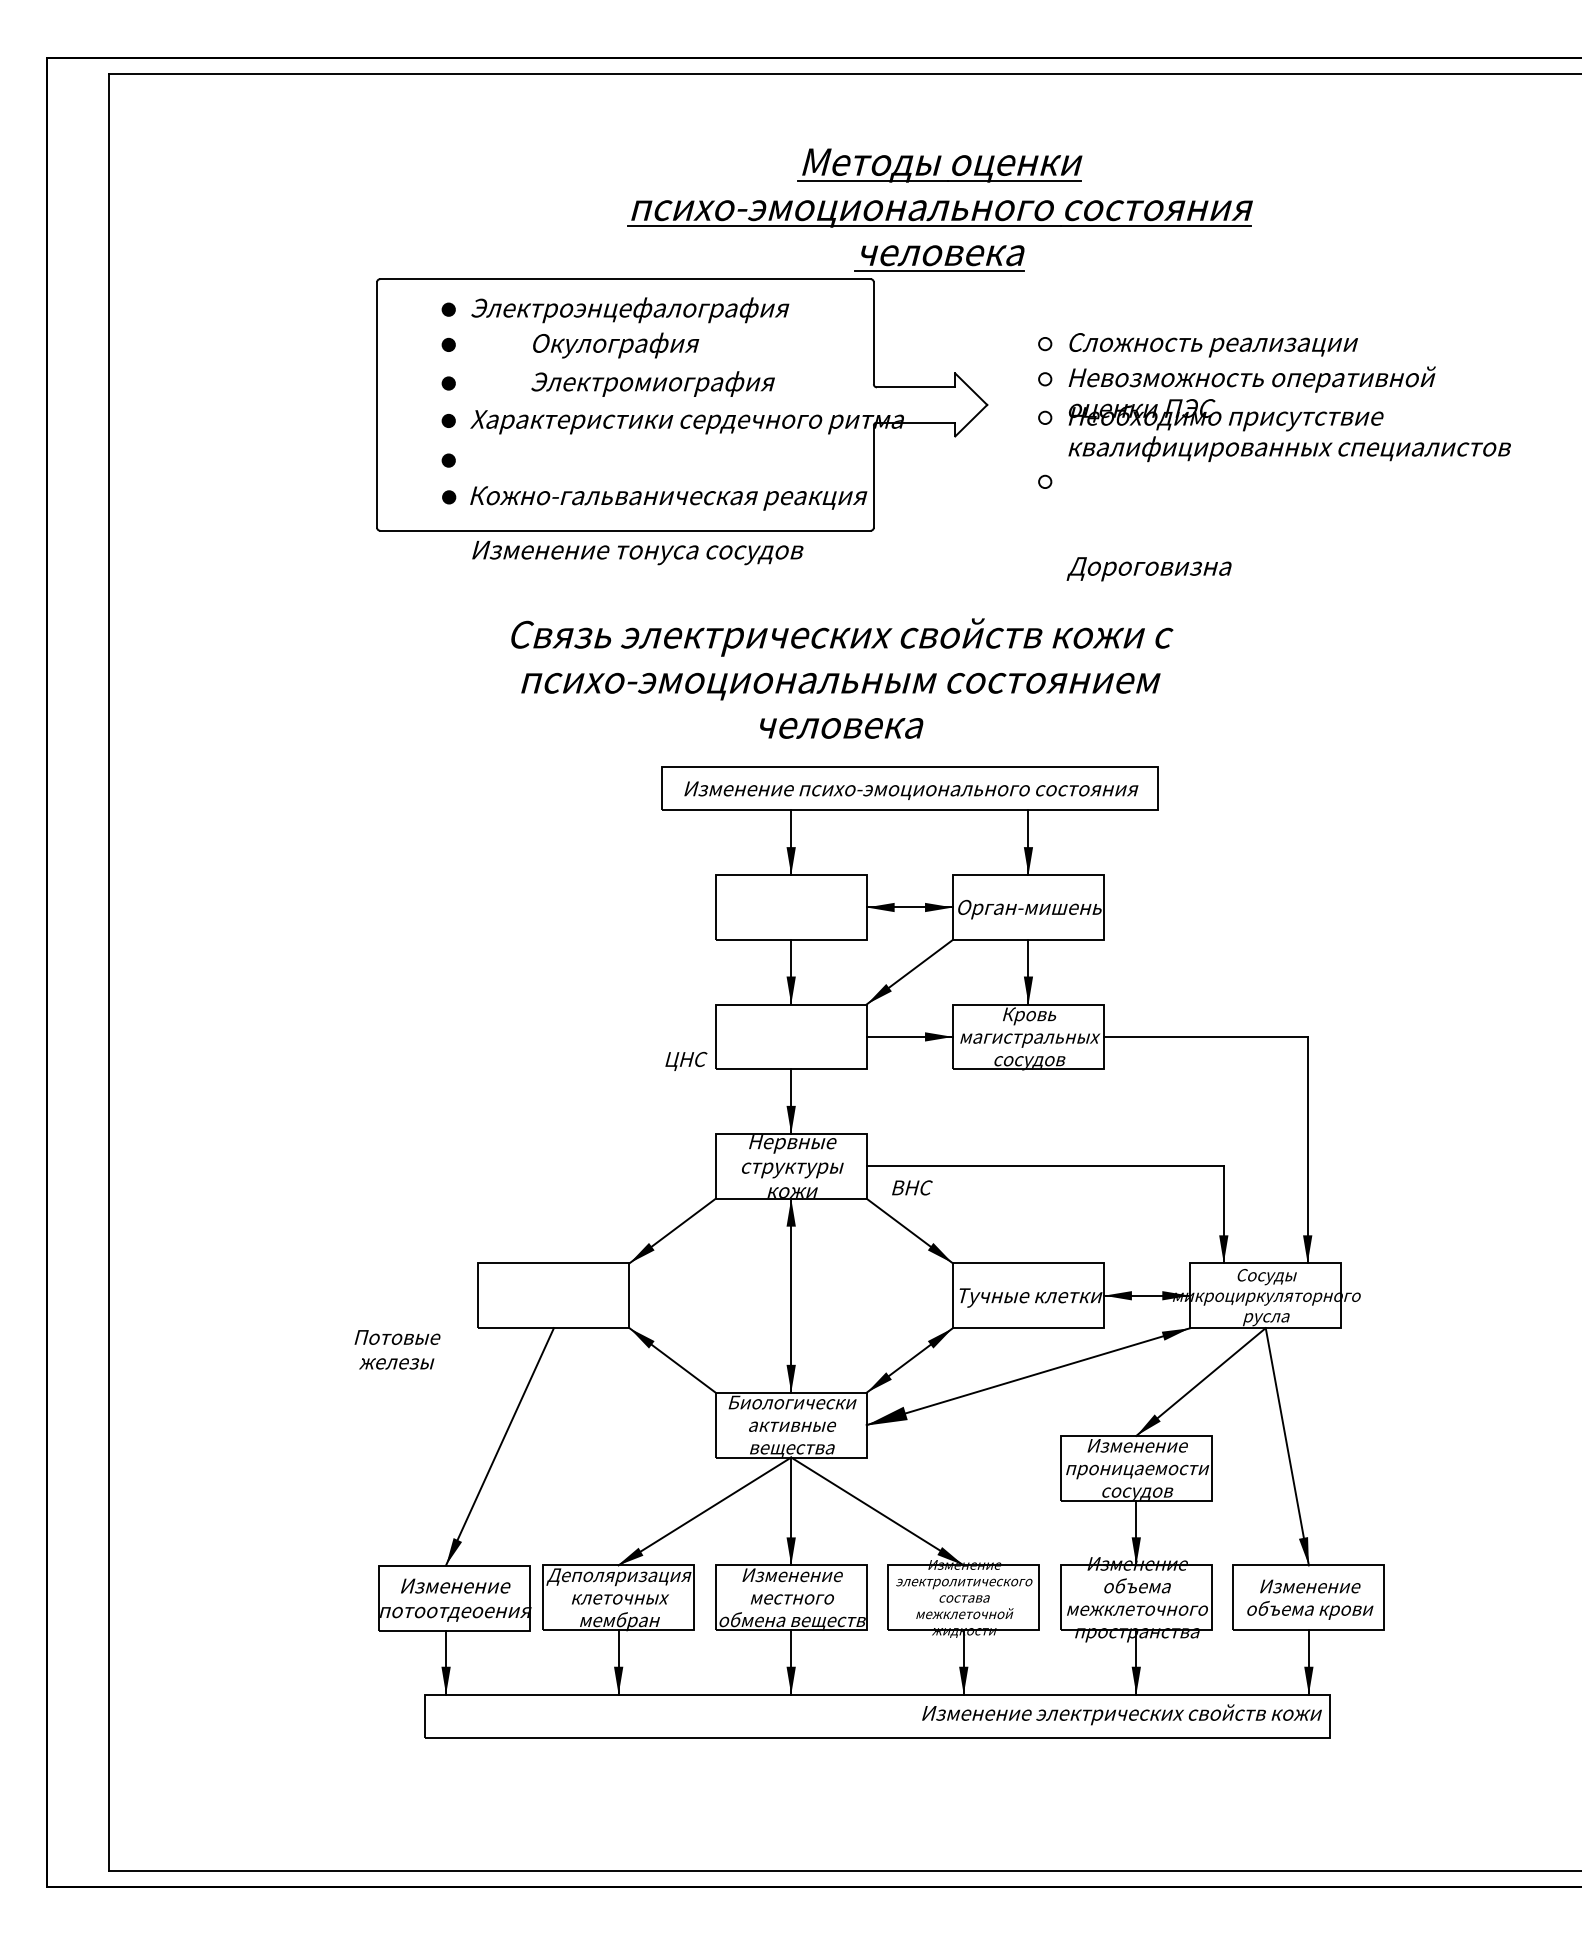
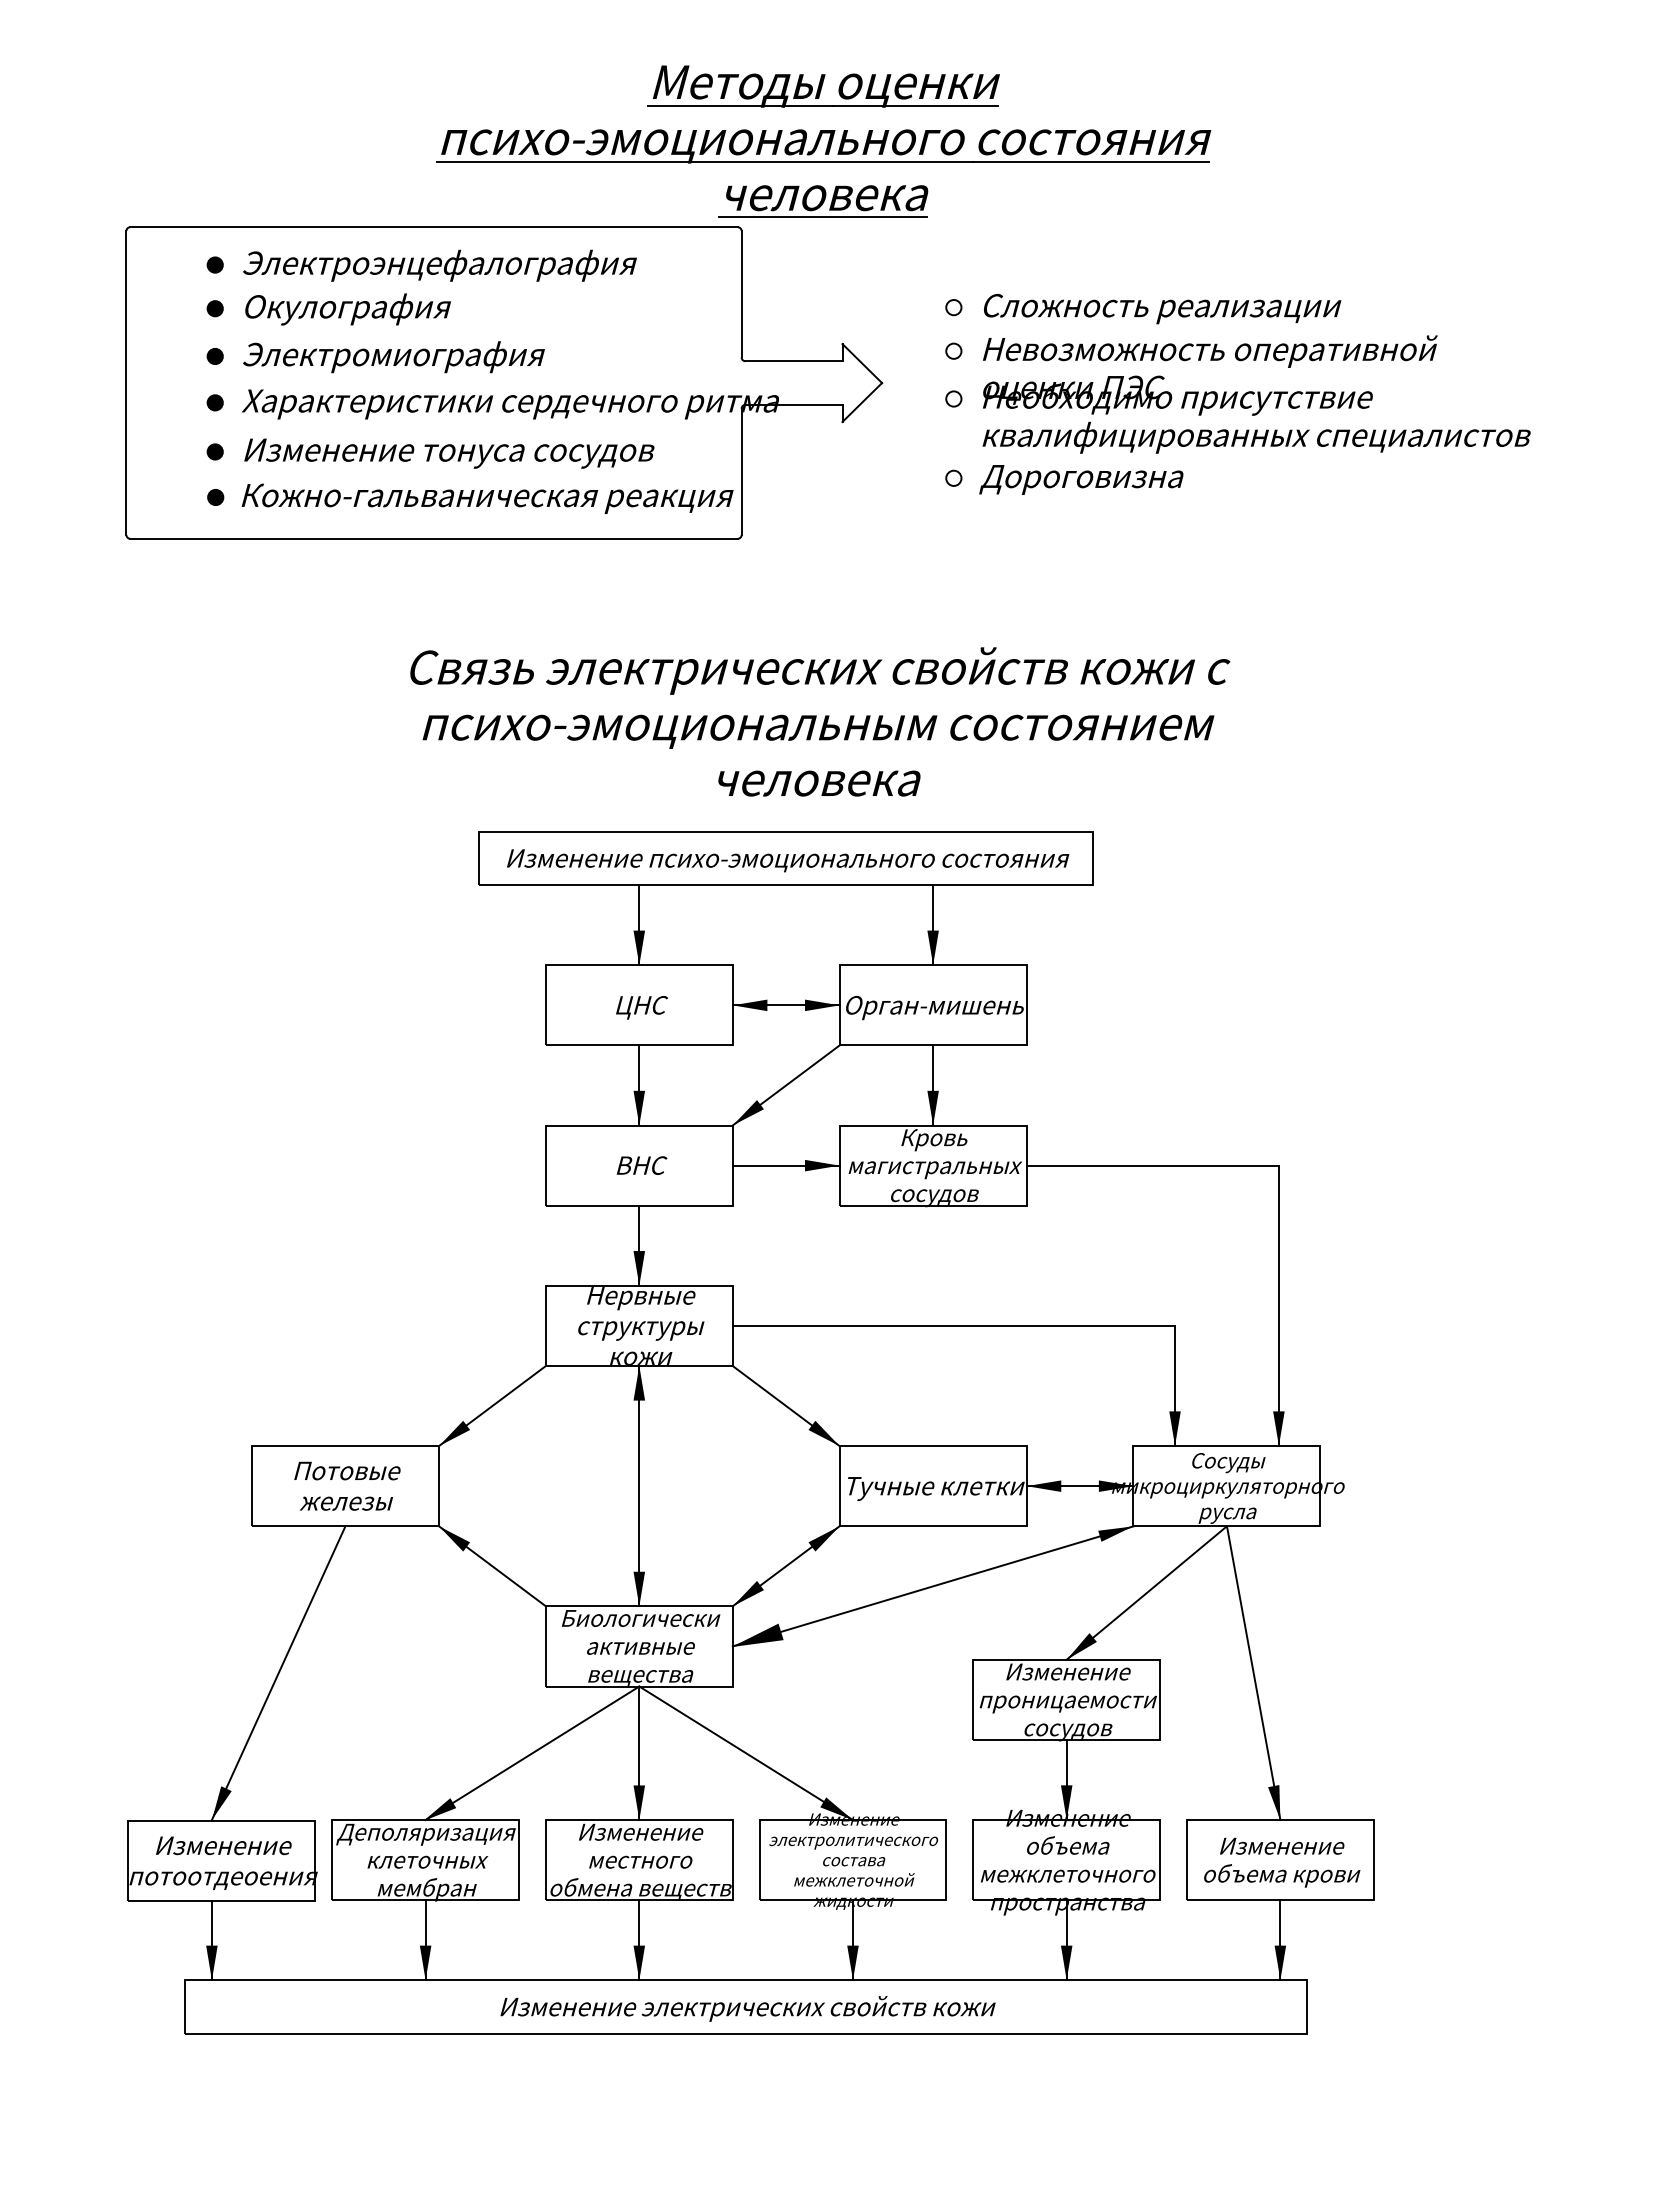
text: (616, 345) -> (348, 309), moved
text: (652, 383) -> (393, 356), moved
text: (637, 553) -> (448, 454), moved
text: (1148, 569) -> (1080, 480), moved
text: (842, 678) -> (820, 721), moved
text: (686, 1061) -> (642, 1007), moved
text: (912, 1187) -> (642, 1165), moved
text: (397, 1349) -> (347, 1485), moved
text: (1121, 1714) -> (747, 2008), moved

